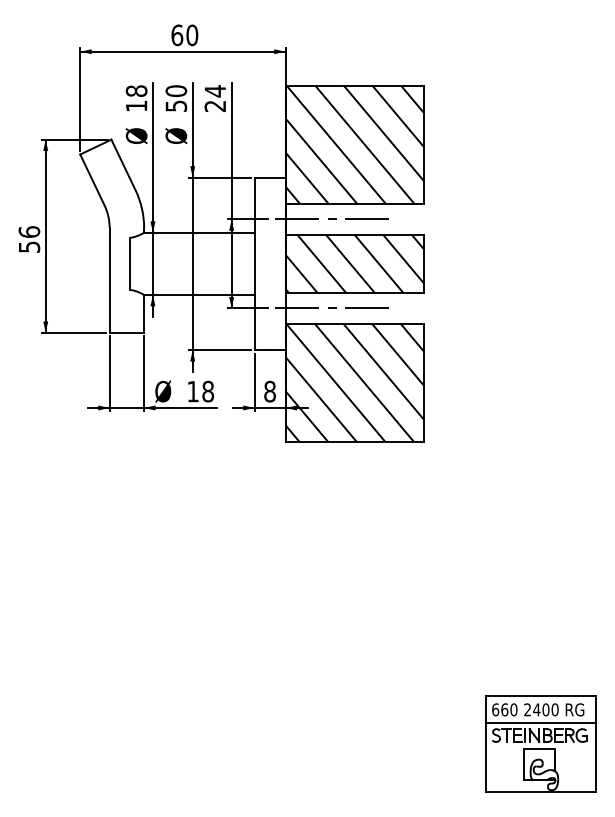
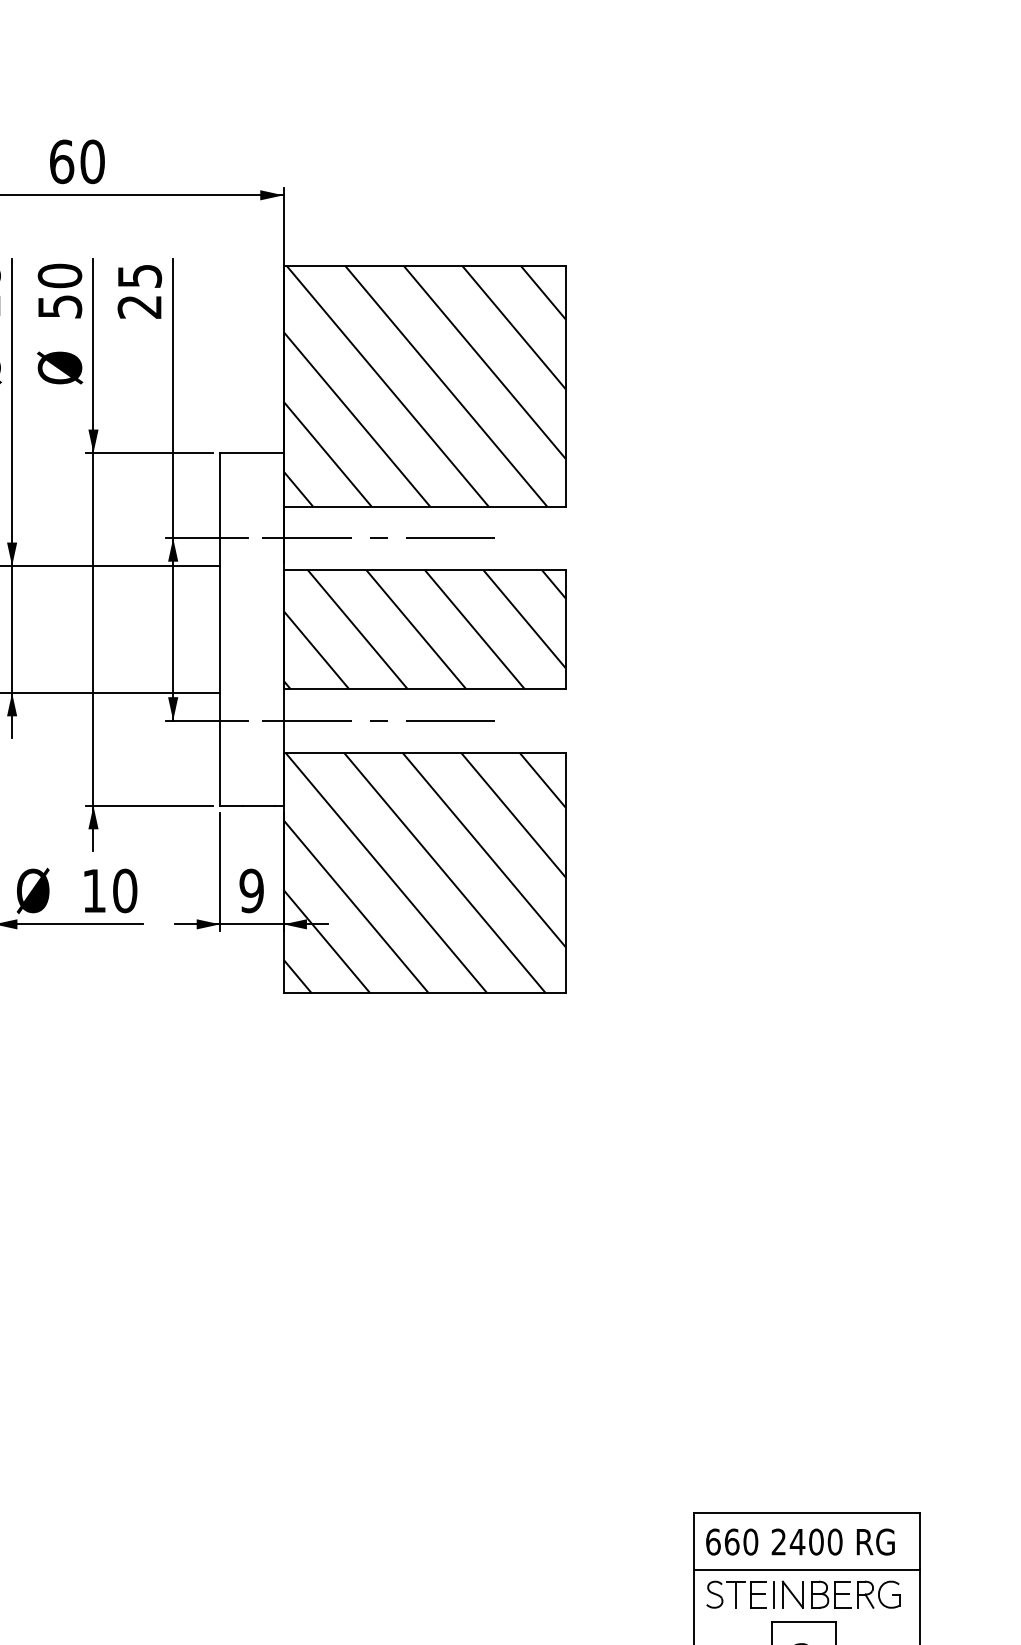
text: (215, 91) -> (140, 276), 24 -> 25
text: (208, 391) -> (125, 890), 18 -> 10
text: (269, 391) -> (250, 890), 8 -> 9

